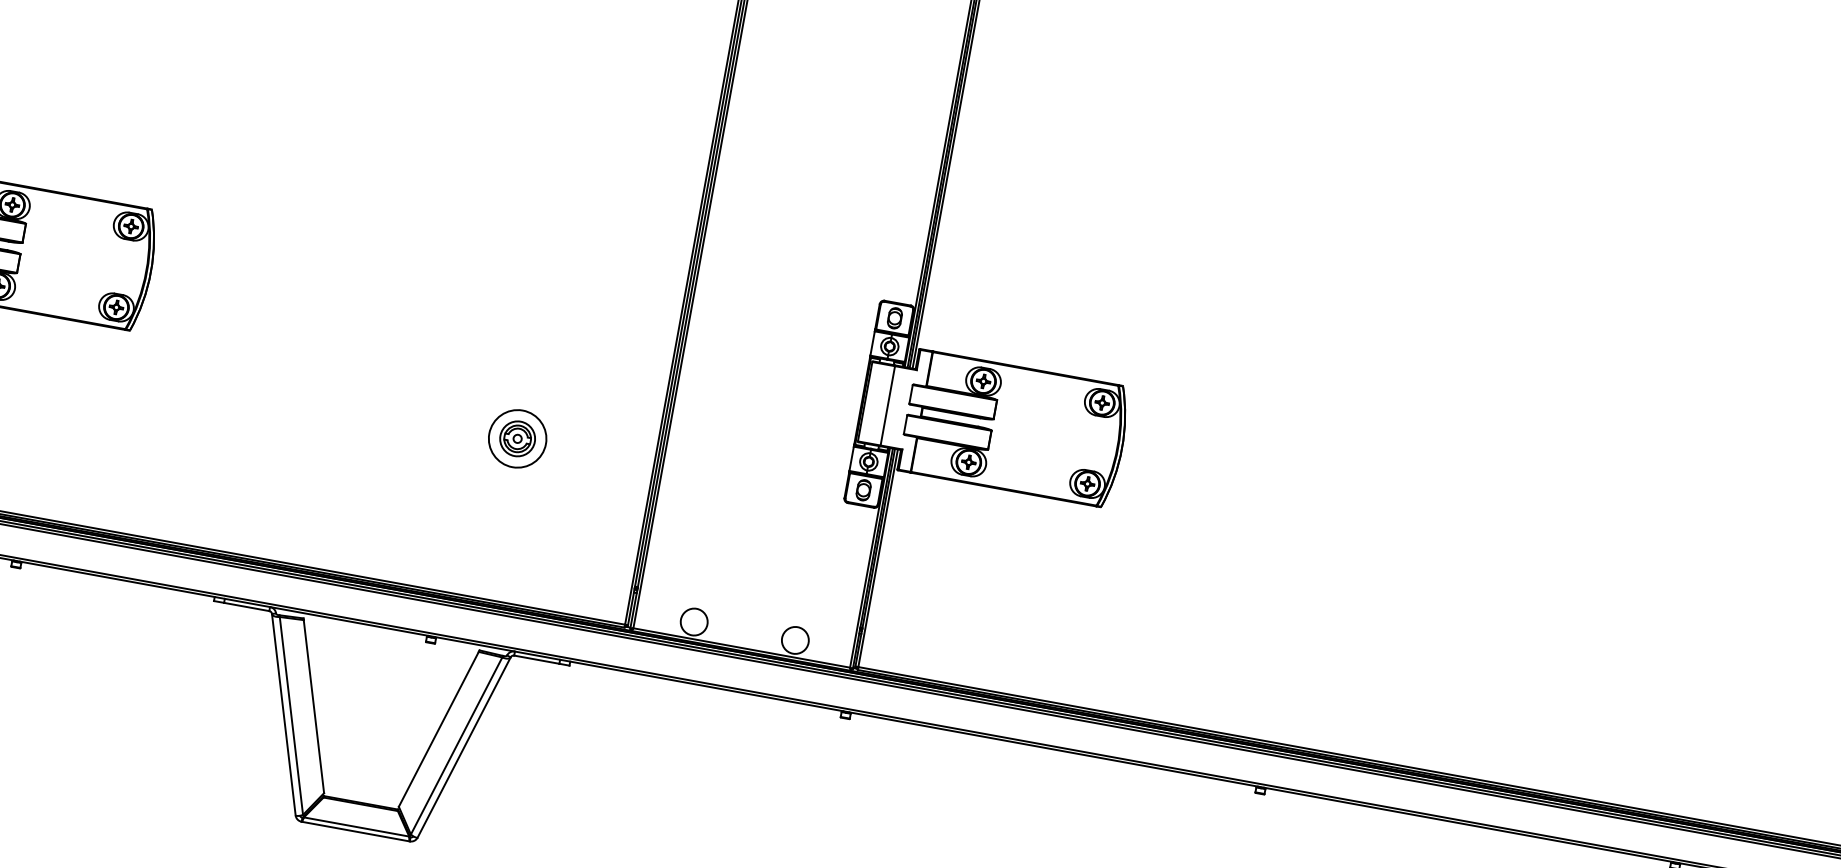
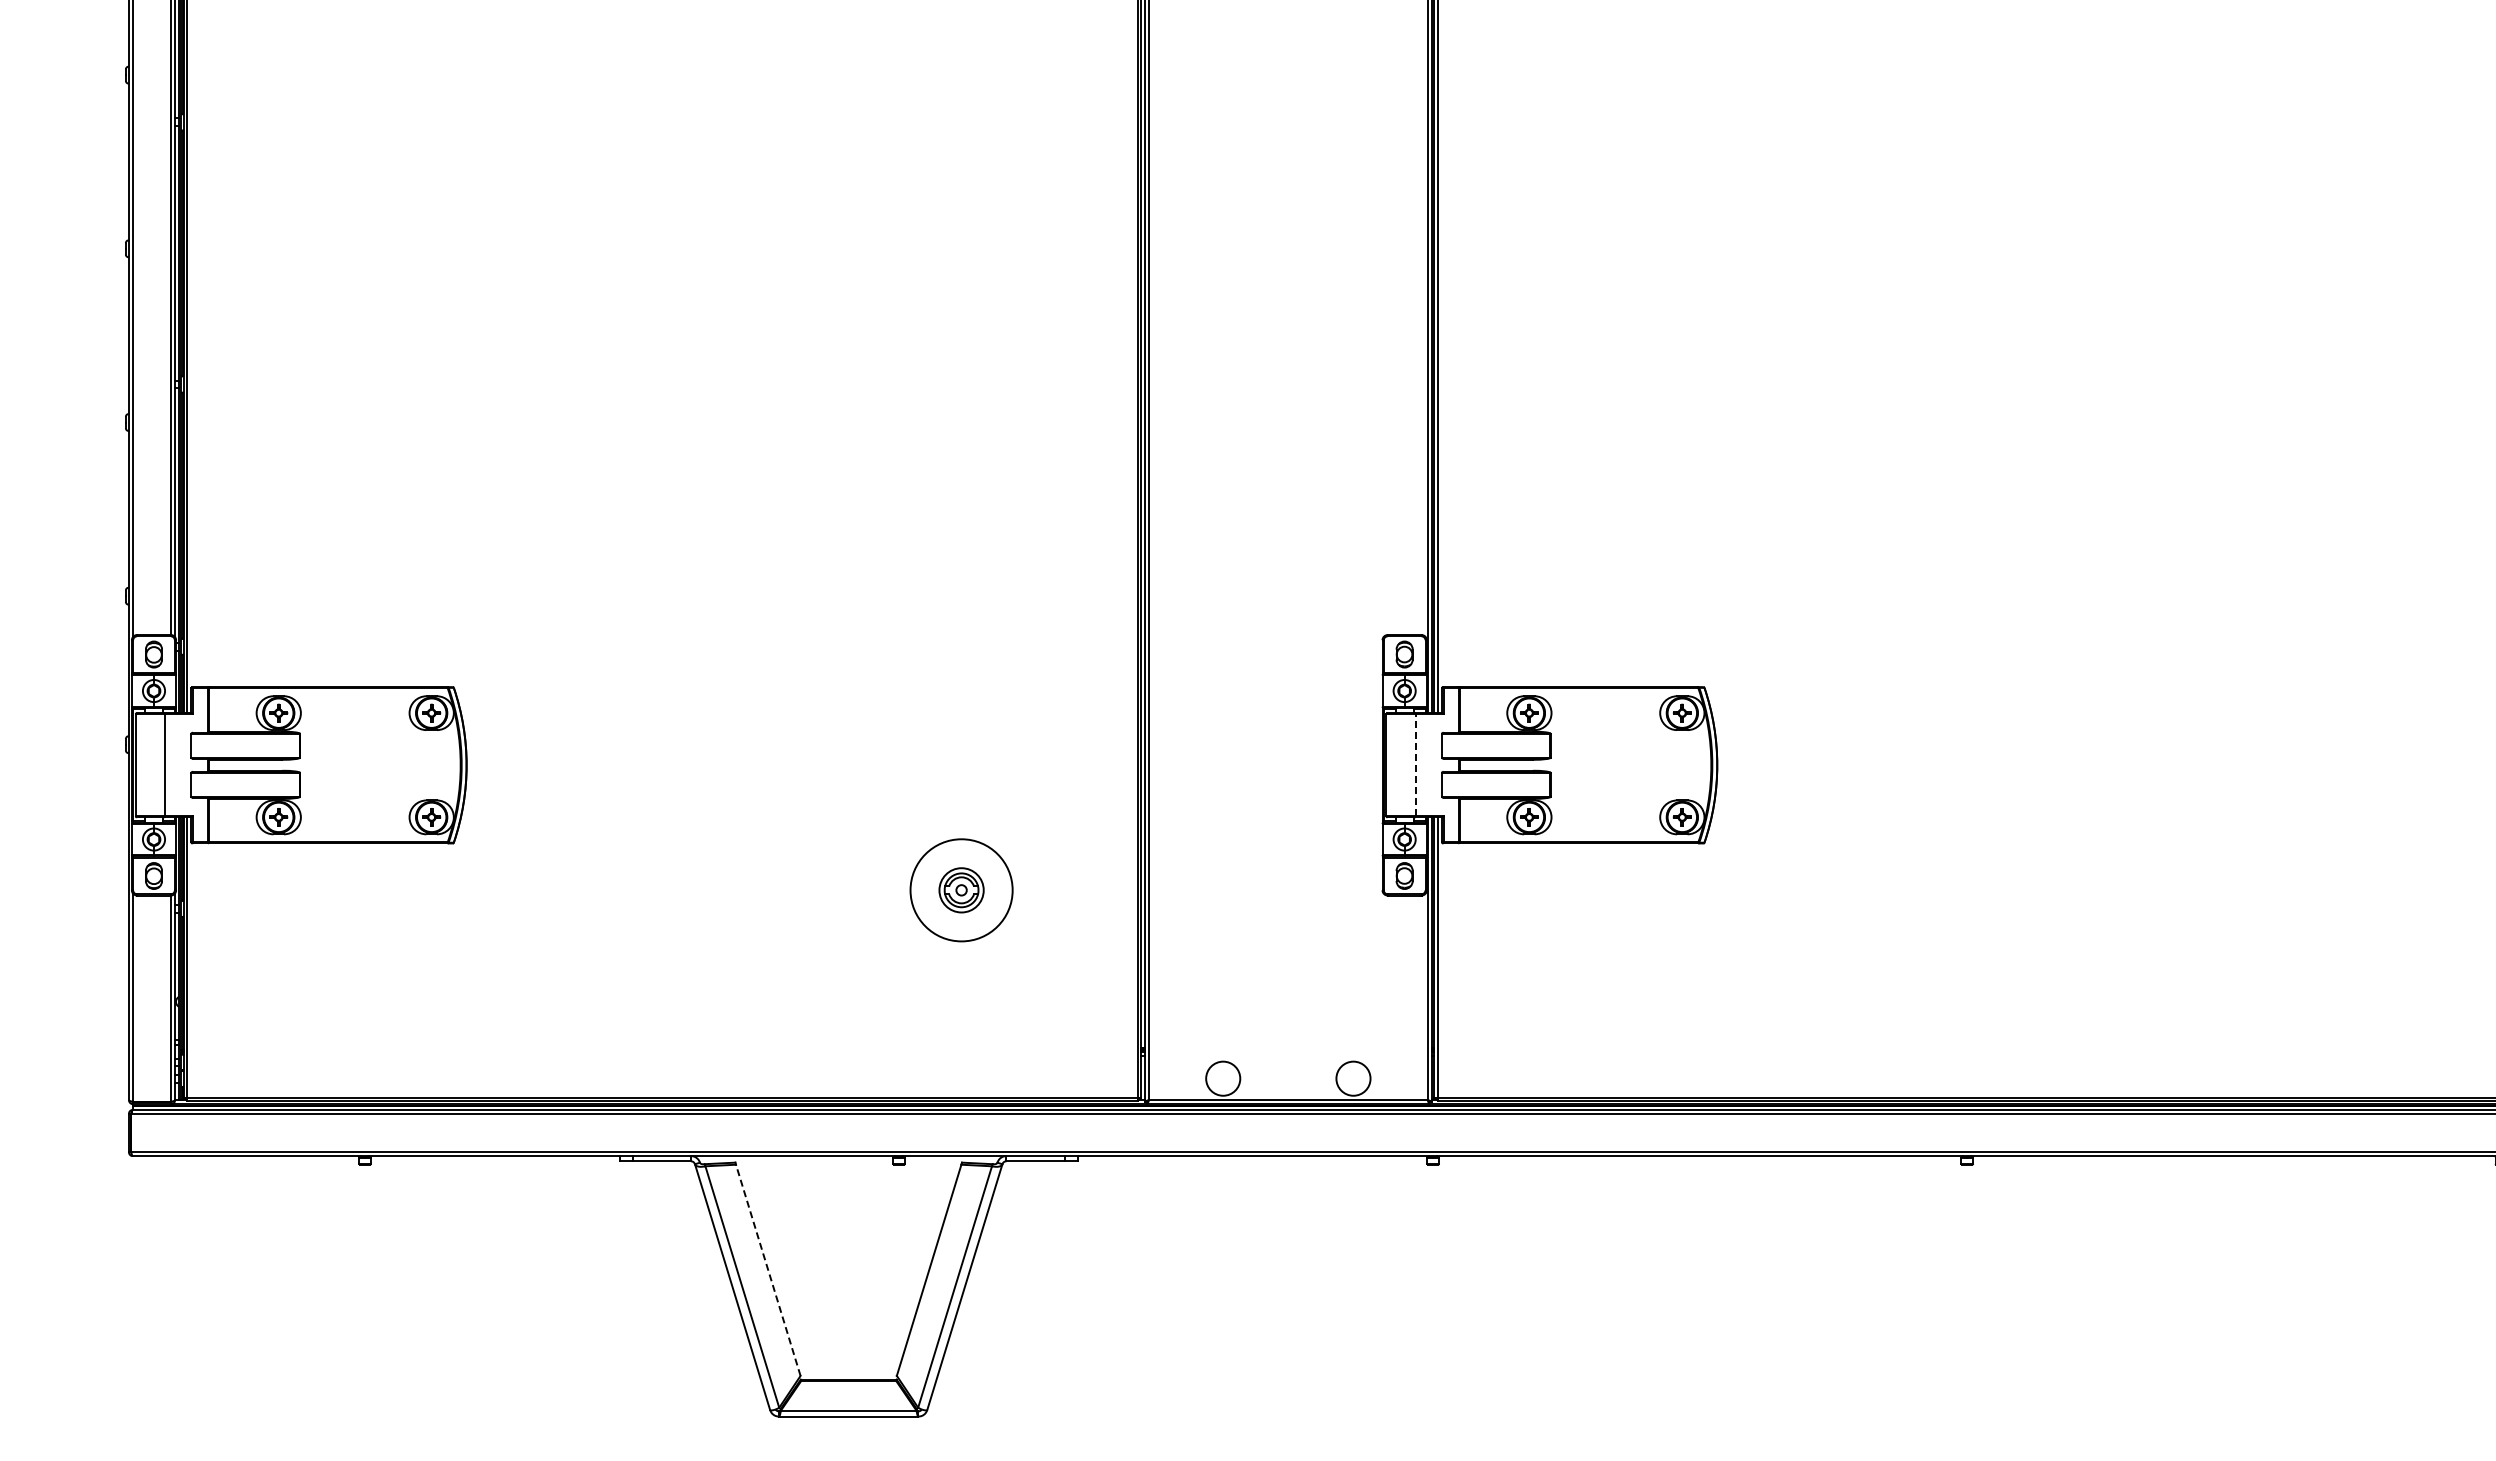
line: (887, 405) -> (1415, 764), solid -> dashed
circle: (517, 438) -> (961, 889), size x1.4
line: (314, 706) -> (768, 1269), solid -> dashed

